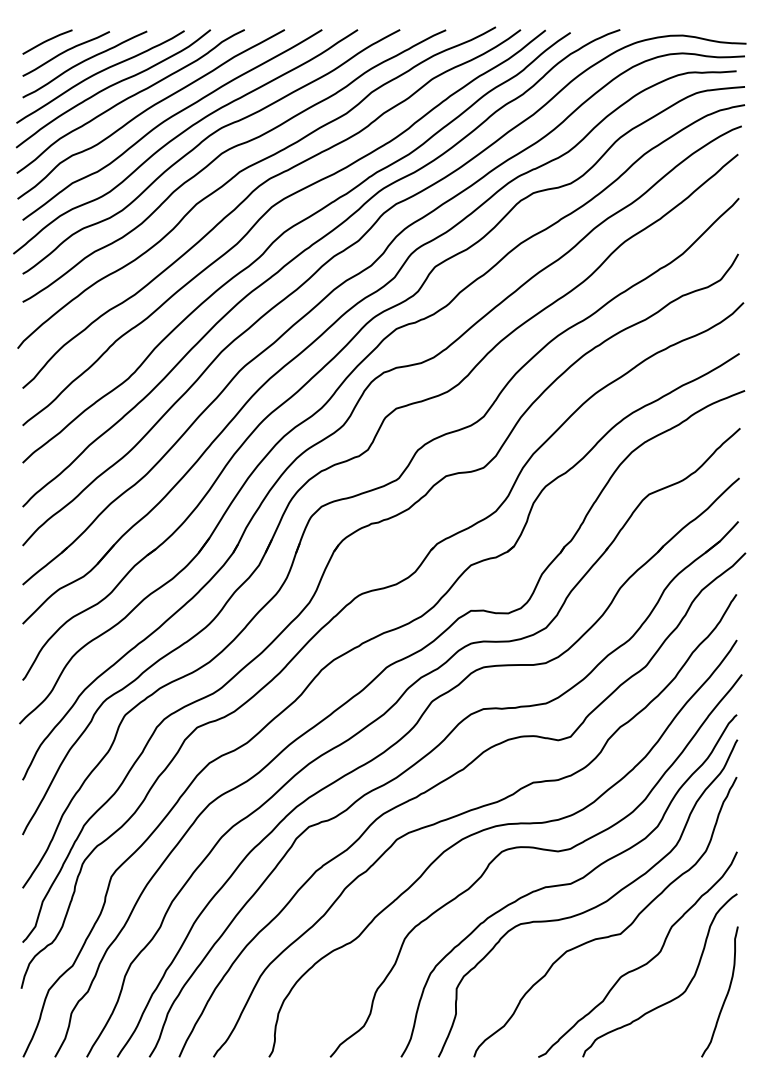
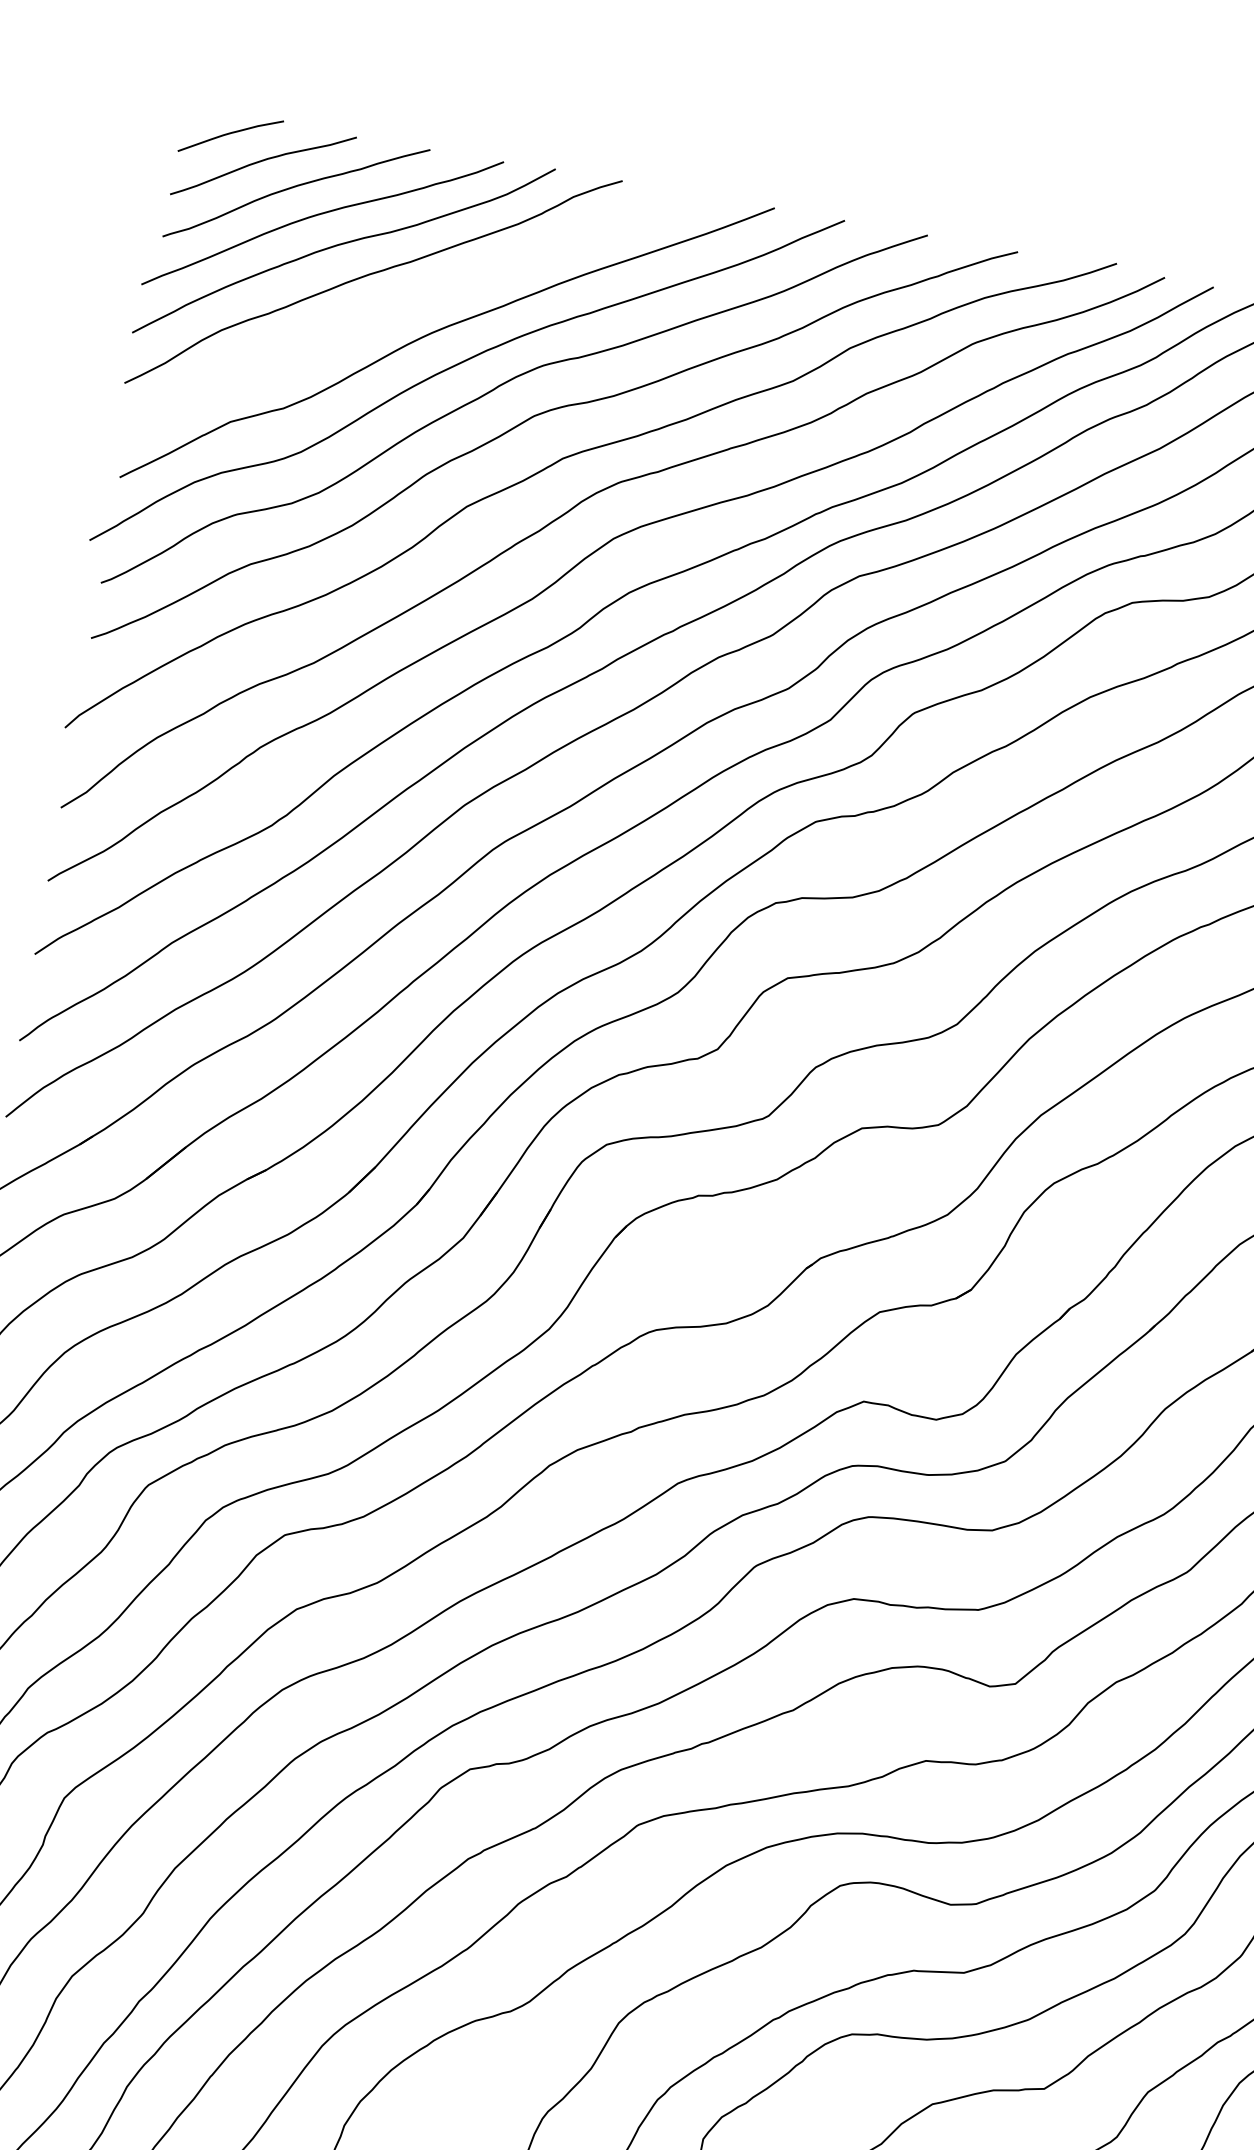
curve: (149, 109) -> (407, 304), removed

